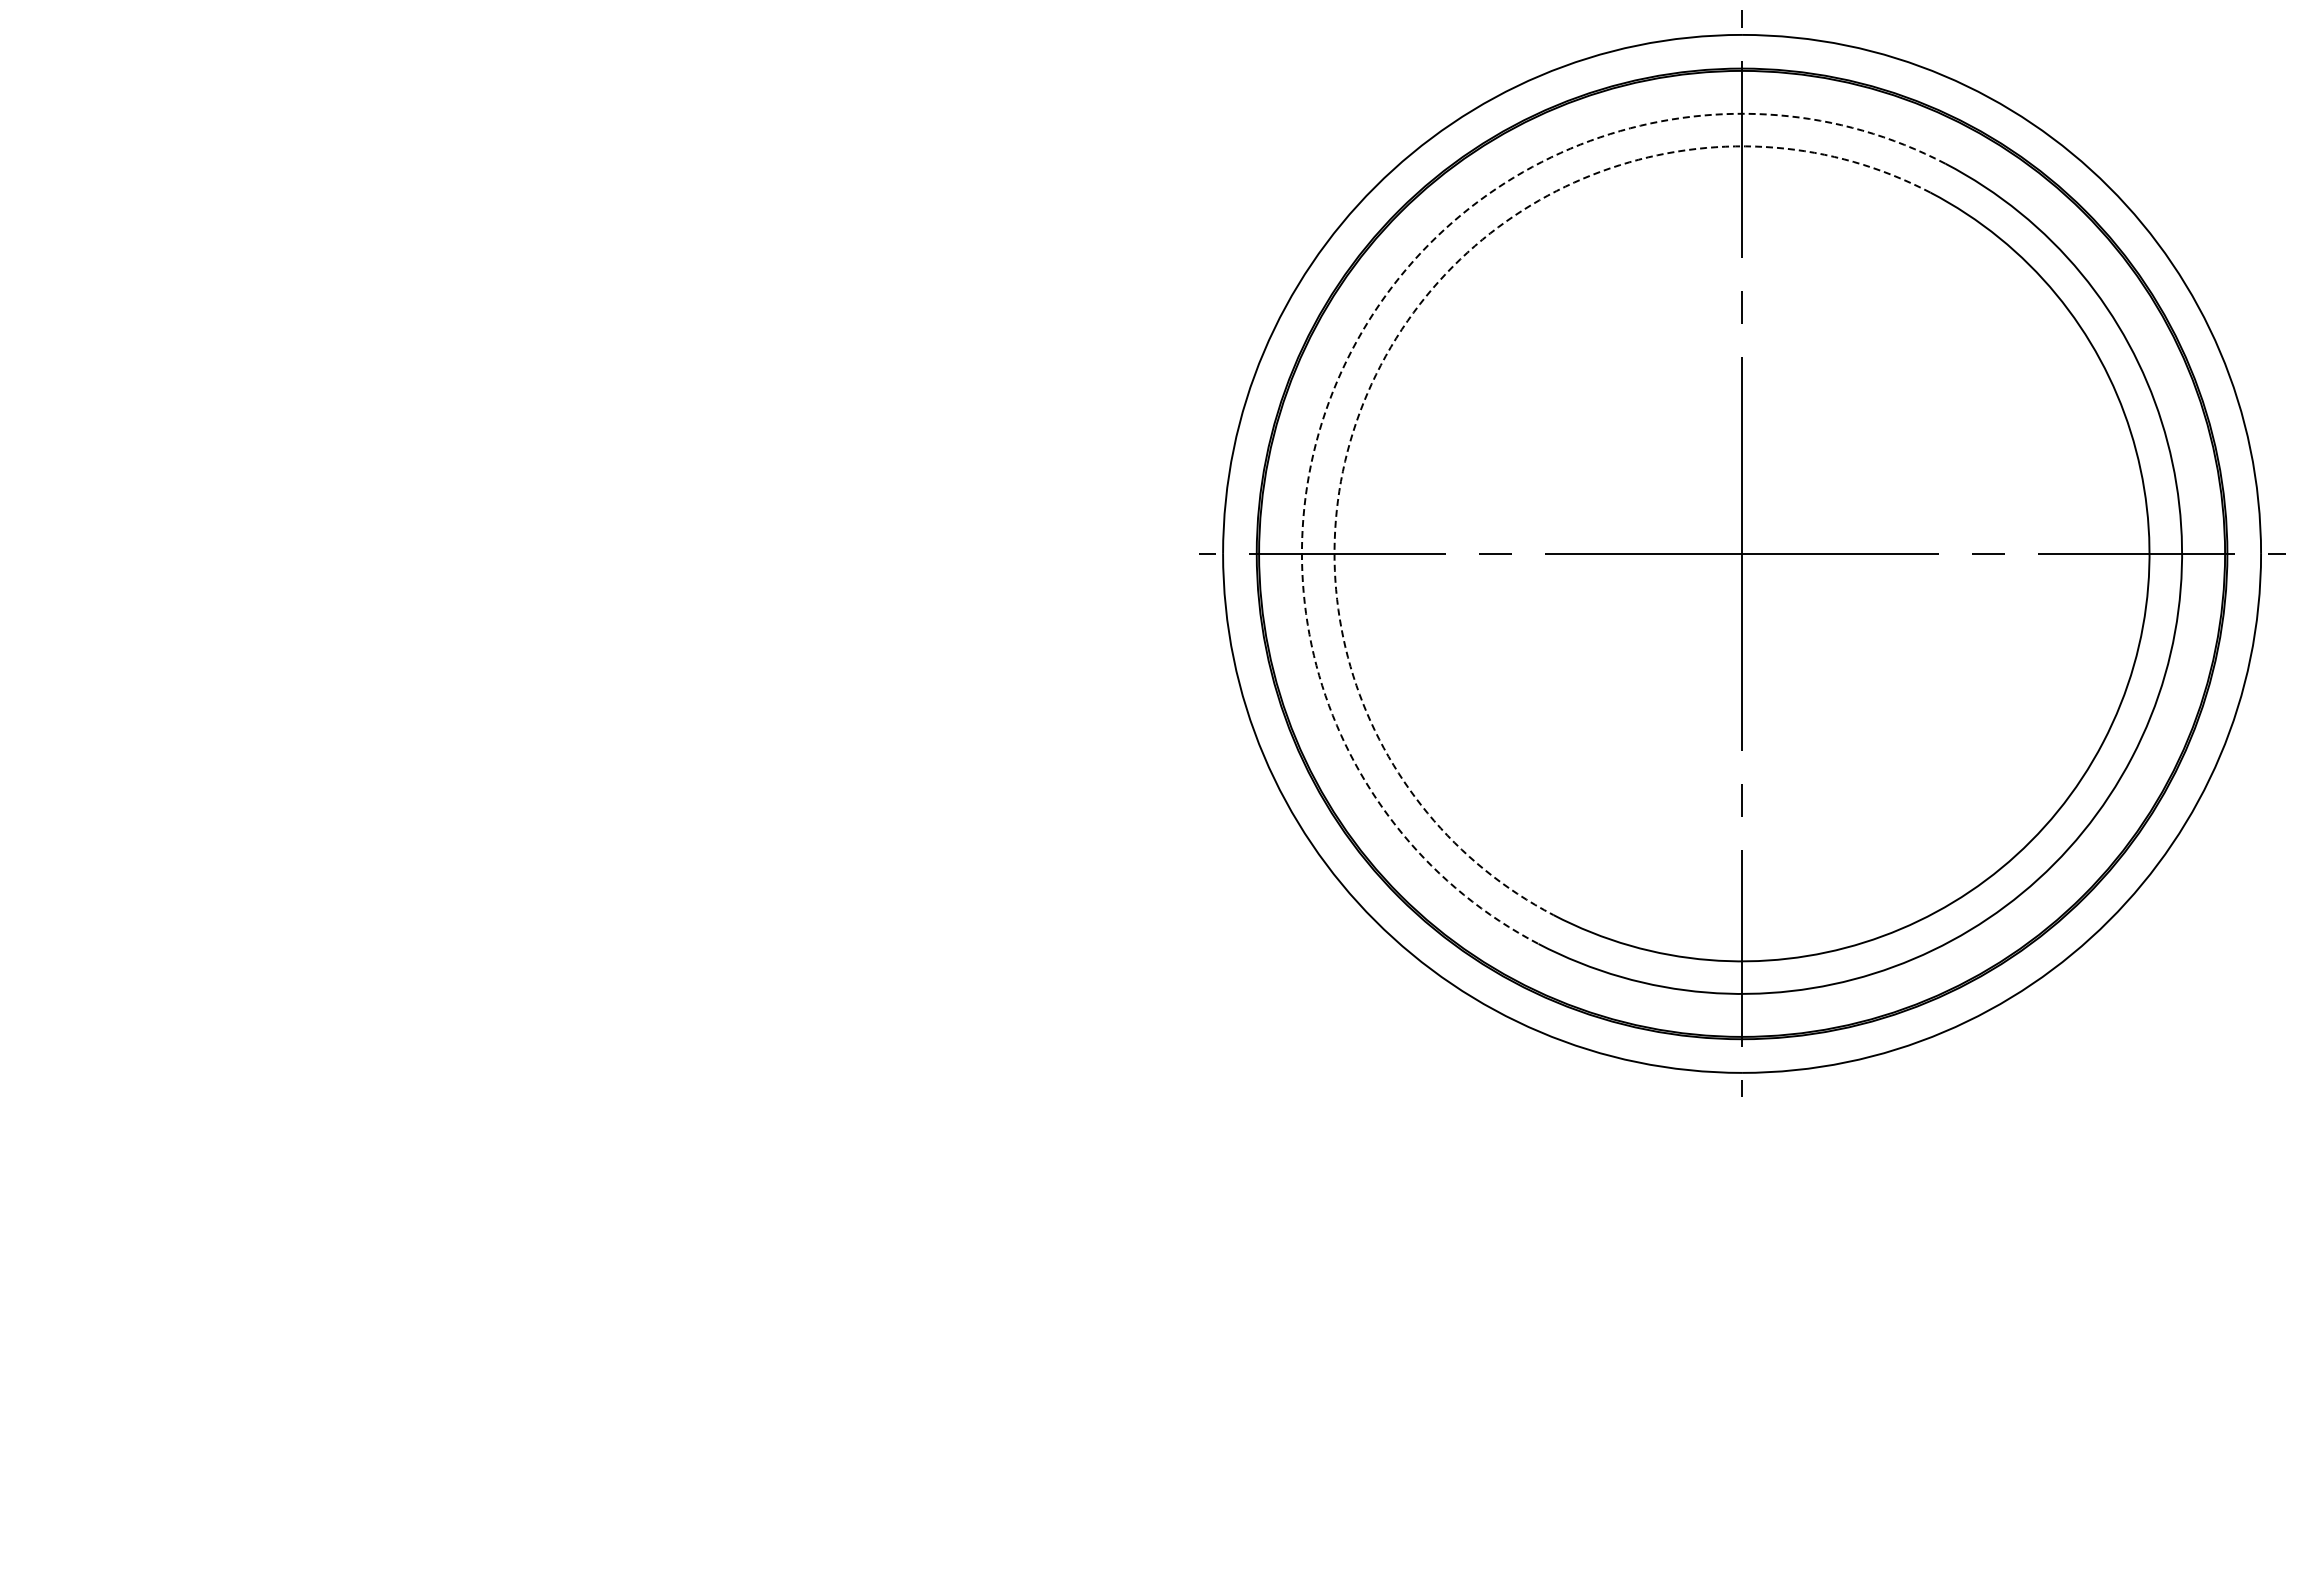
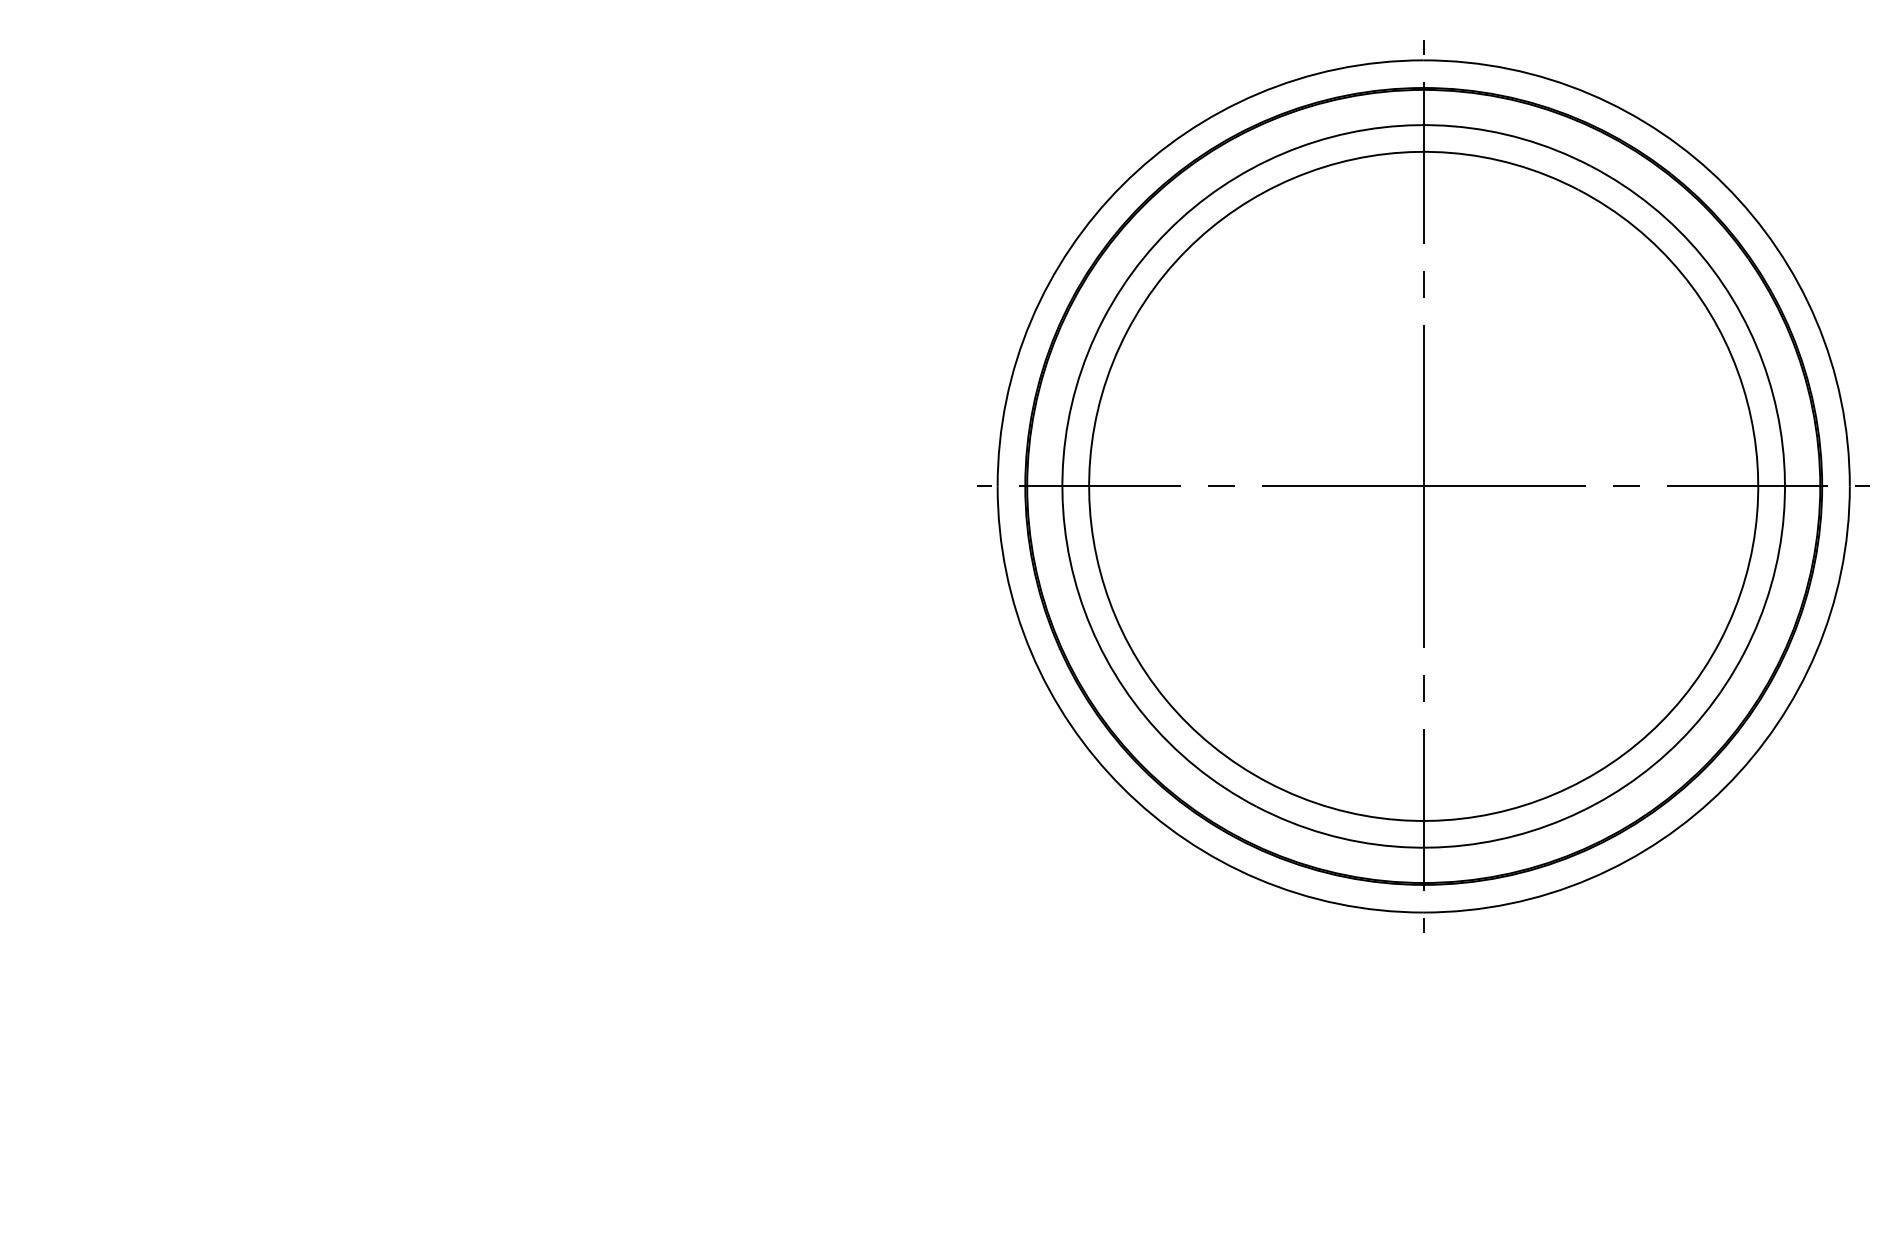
arc: (1351, 350) -> (1103, 319), dashed -> solid
arc: (1380, 365) -> (1126, 331), dashed -> solid

